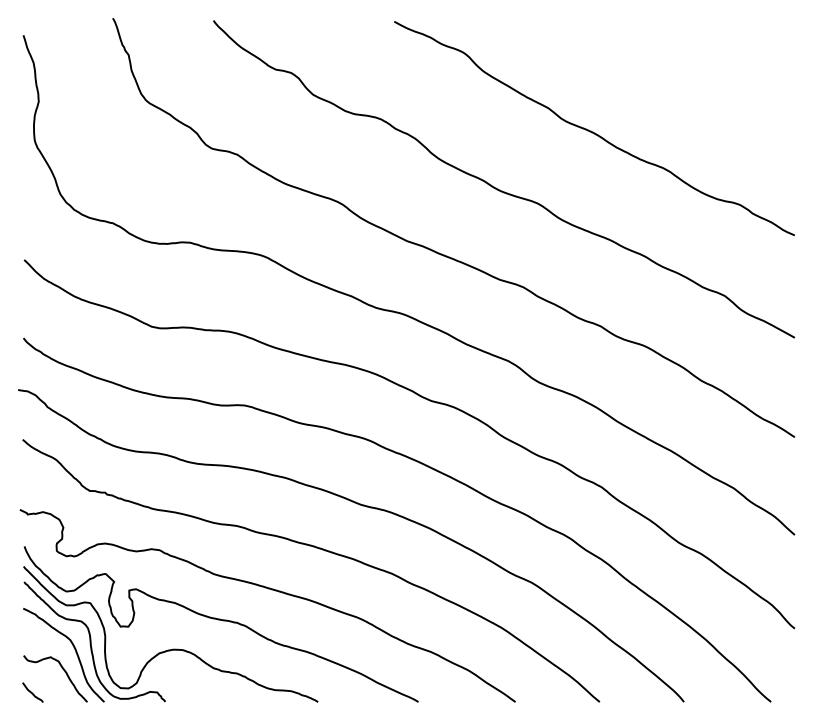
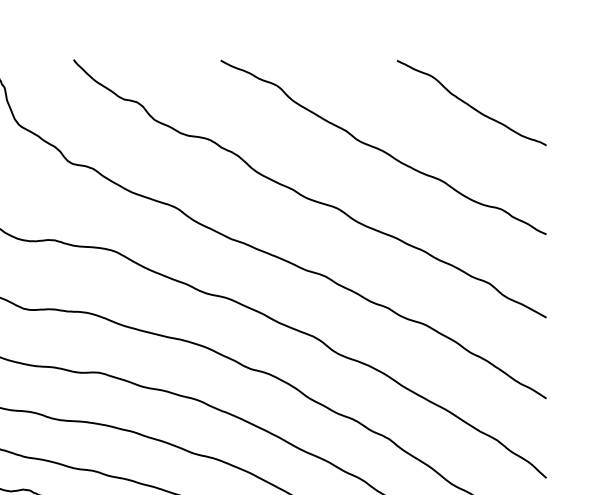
curve: (701, 76) -> (470, 105), added

